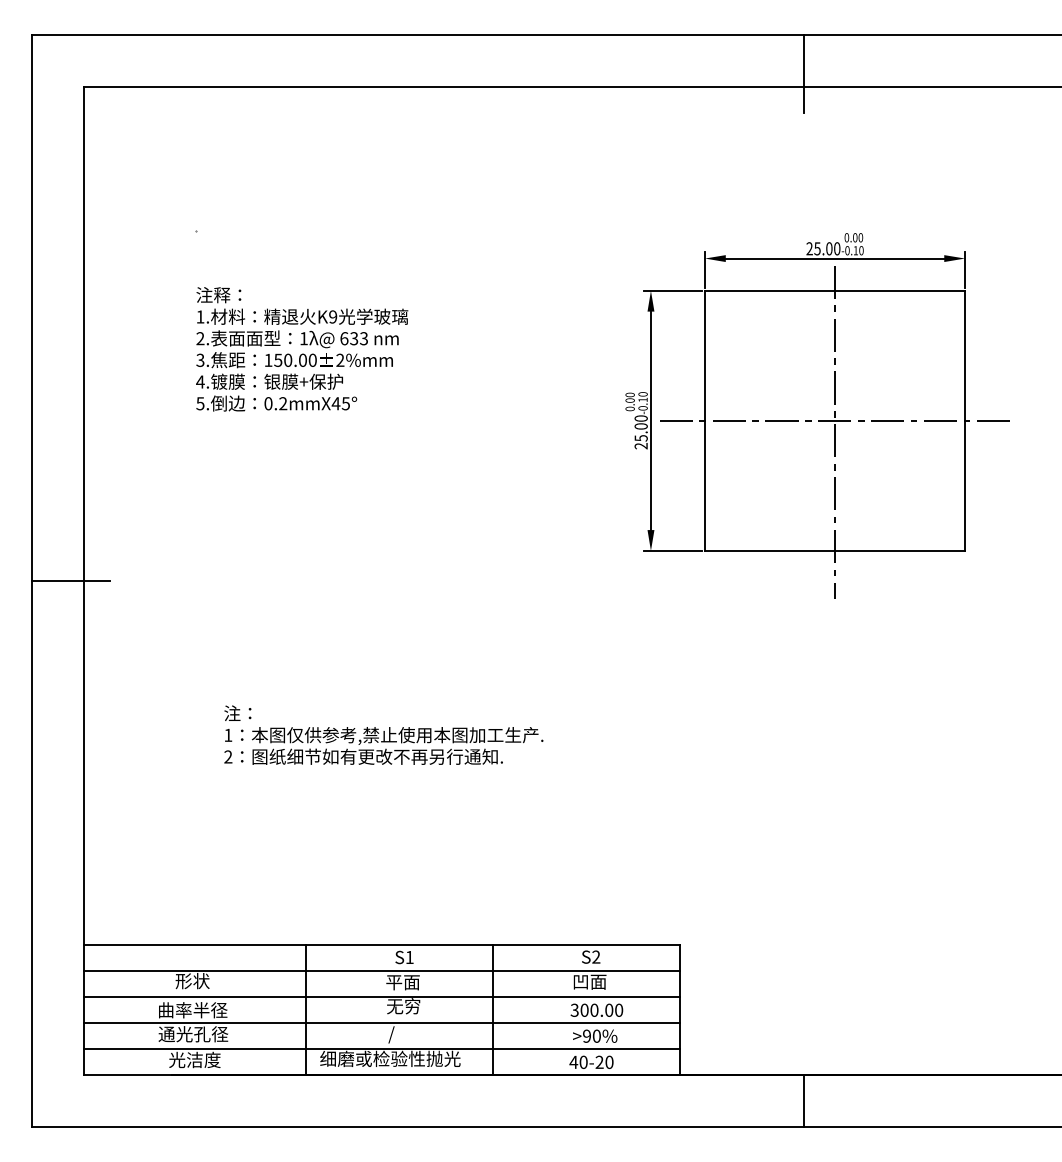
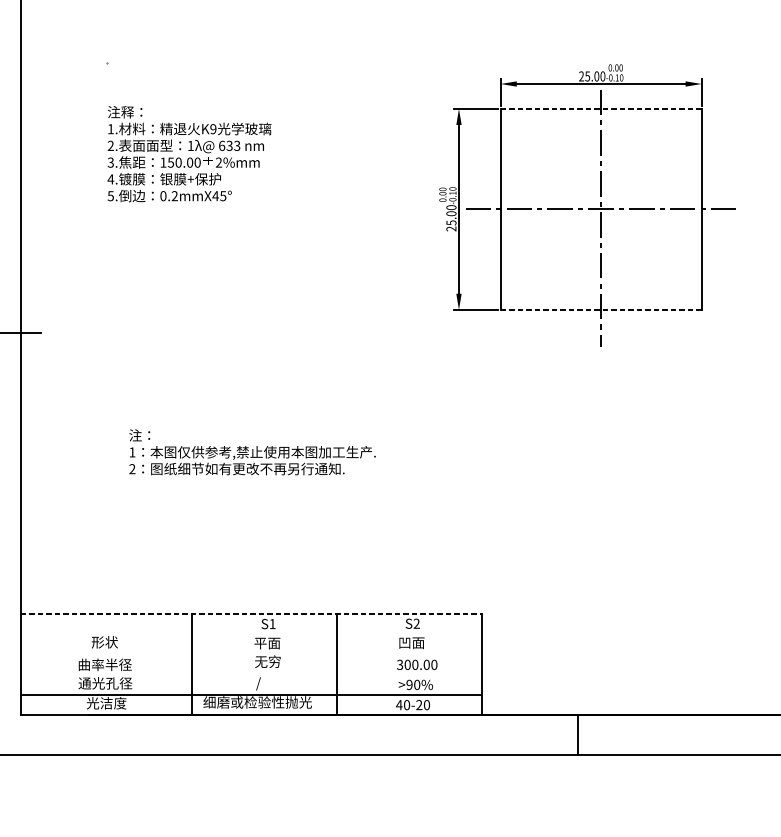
line: (835, 290) -> (601, 108), solid -> dashed
line: (835, 550) -> (601, 309), solid -> dashed
line: (382, 945) -> (251, 614), solid -> dashed
line: (381, 971) -> (250, 634), removed
line: (381, 997) -> (250, 654), removed
line: (381, 1023) -> (250, 675), removed

